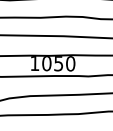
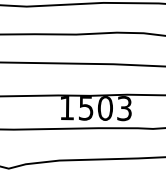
text: (58, 63) -> (104, 108), 1050 -> 1503

